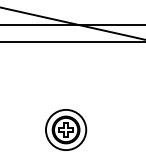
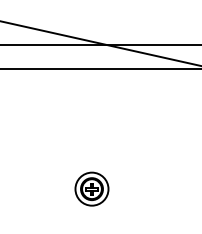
part: (65, 129) -> (91, 188), size x0.6

